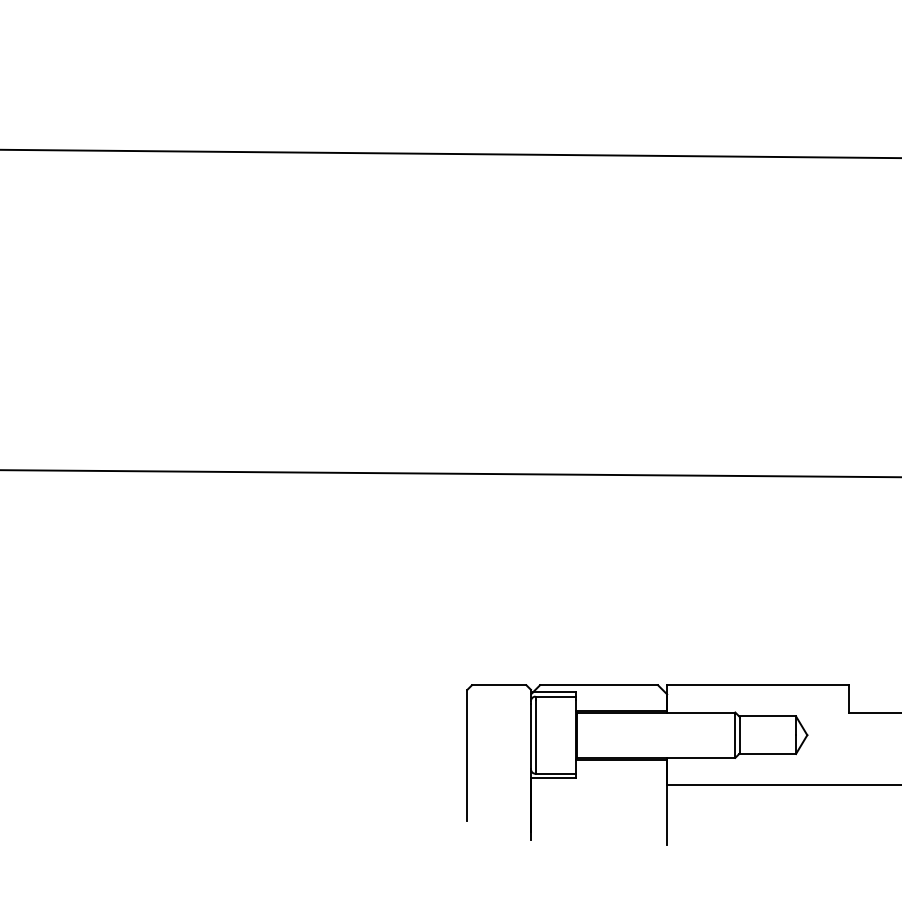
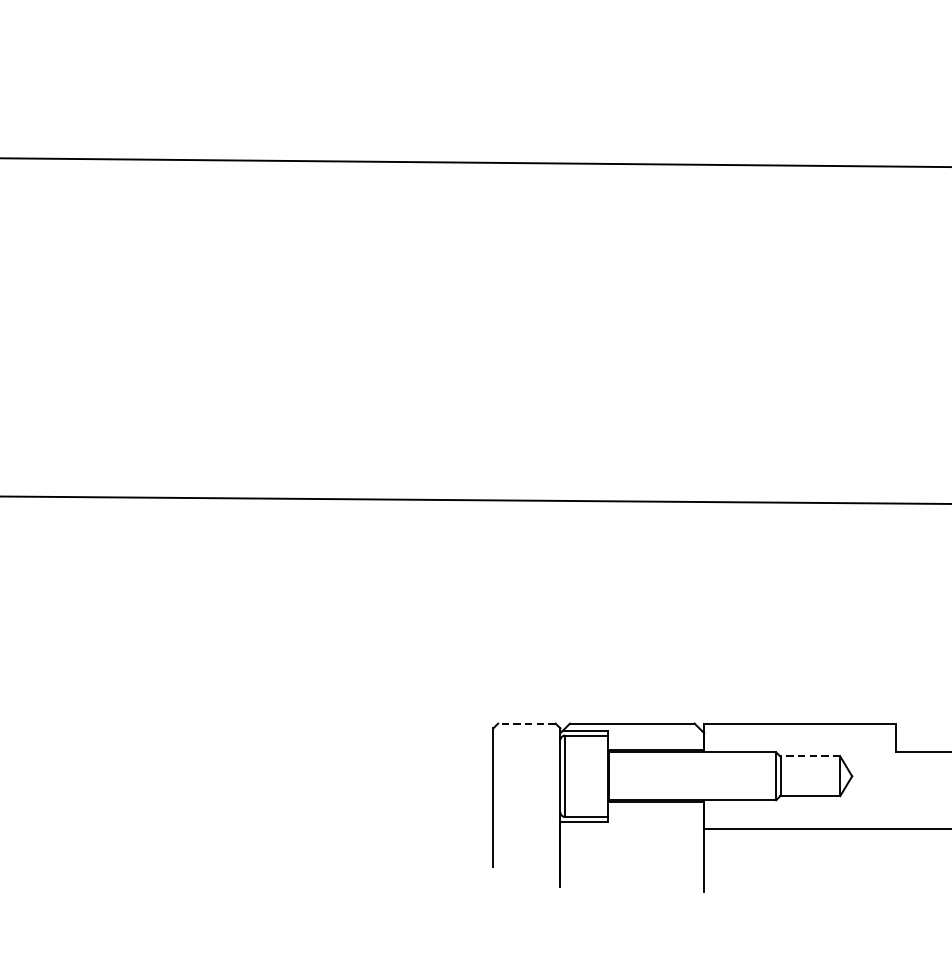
line: (498, 685) -> (526, 723), solid -> dashed
line: (767, 716) -> (810, 756), solid -> dashed

